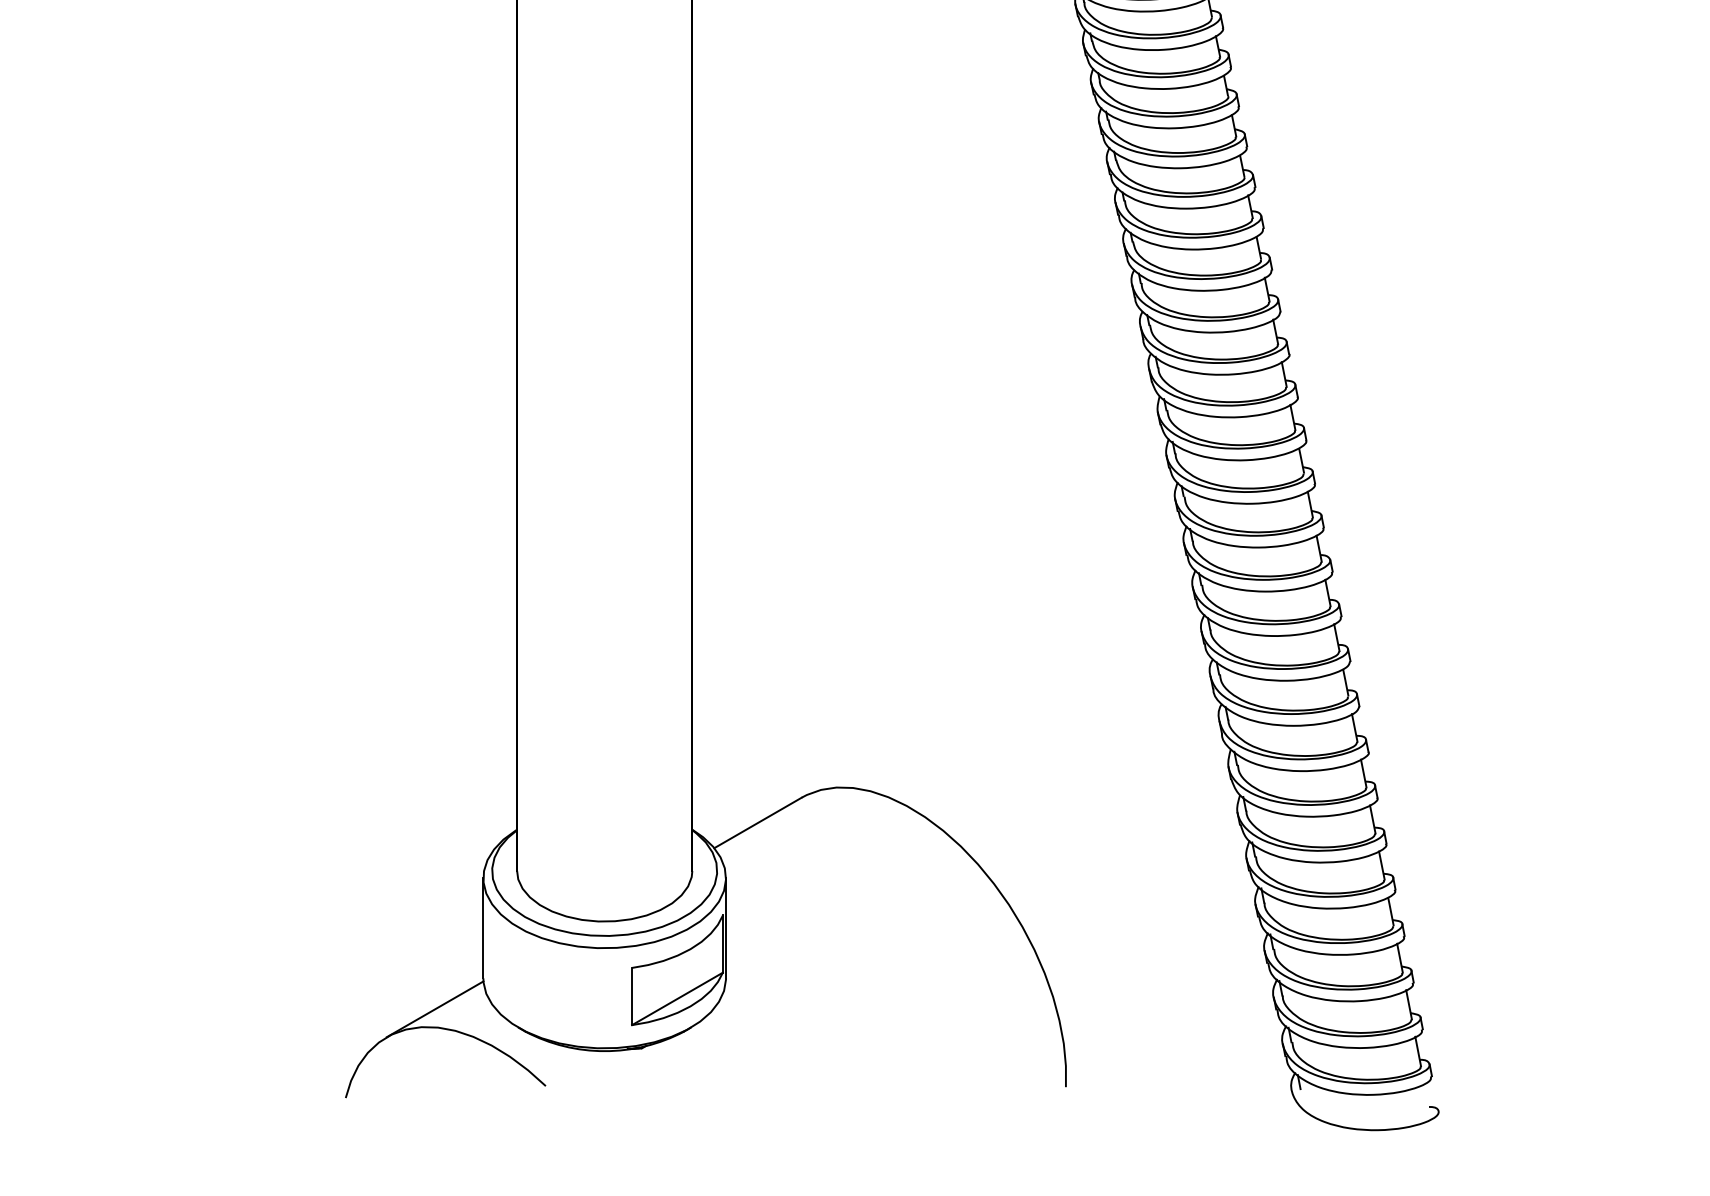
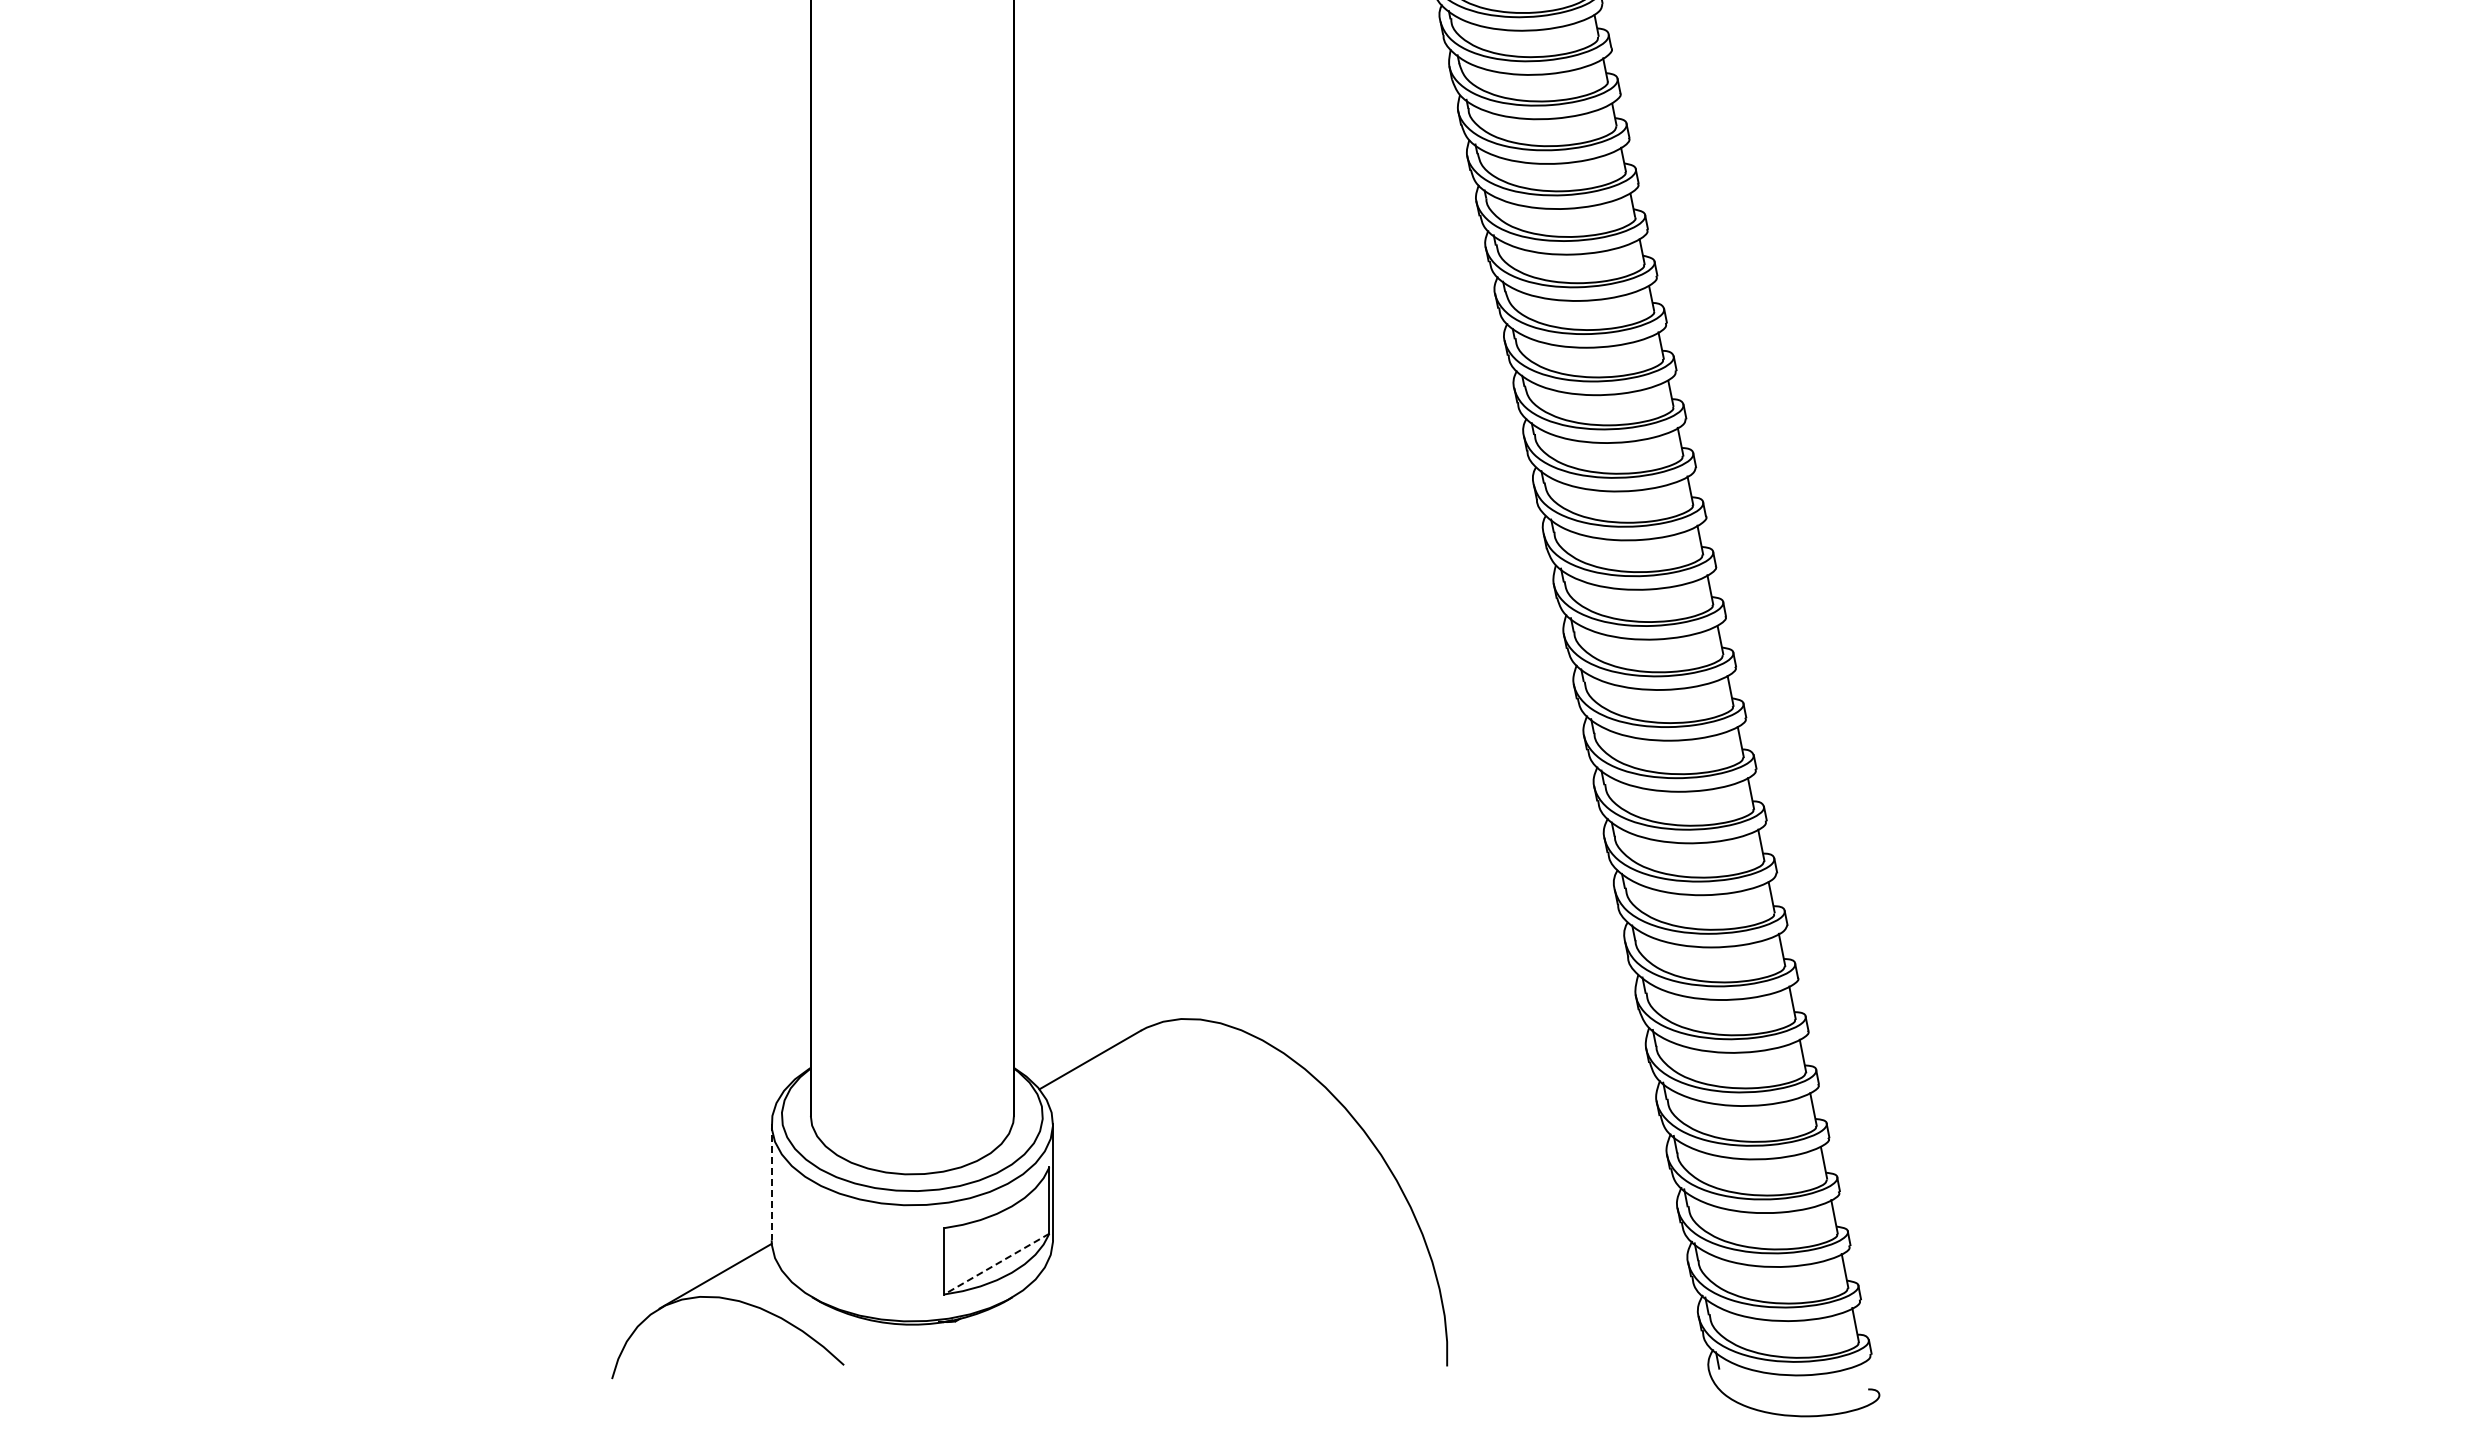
line: (483, 928) -> (771, 1182), solid -> dashed
line: (677, 999) -> (996, 1264), solid -> dashed

